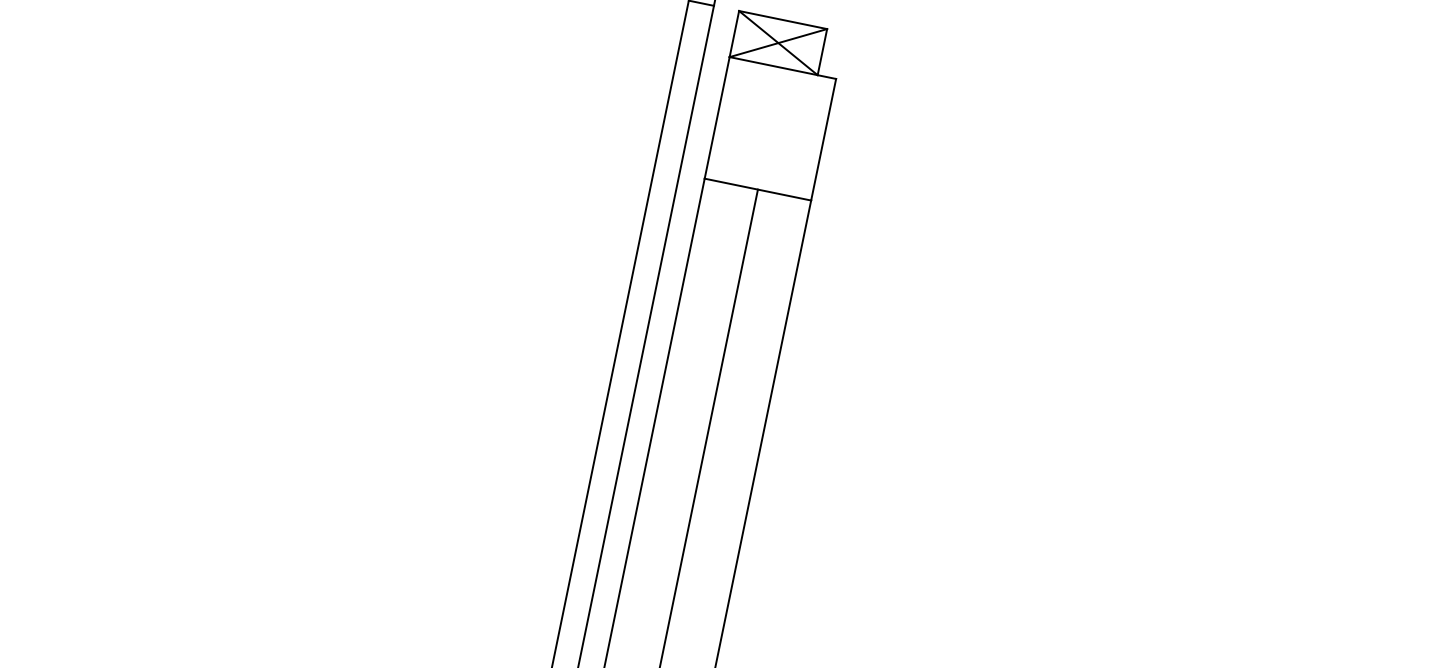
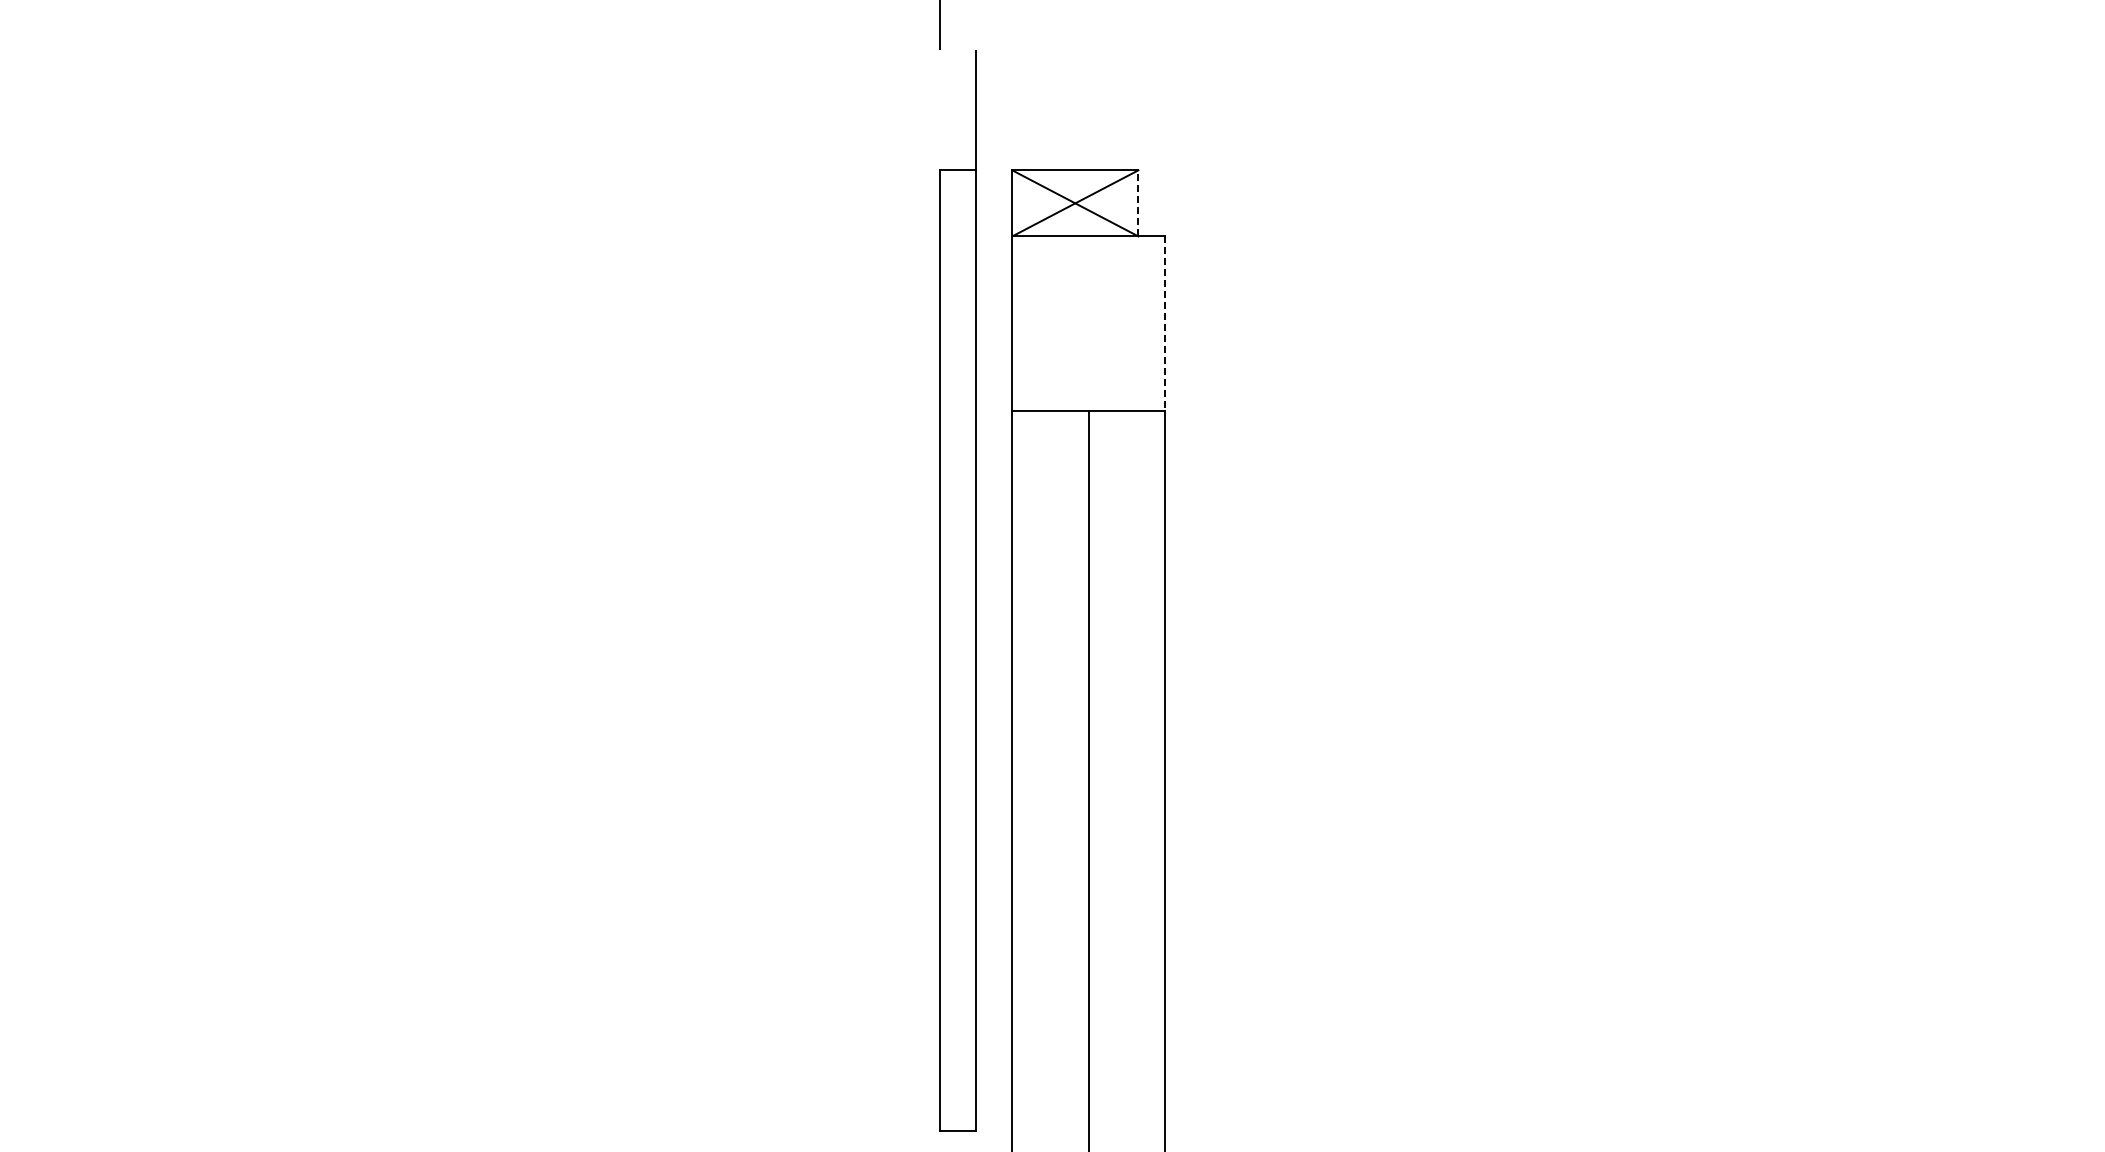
line: (822, 51) -> (1138, 202), solid -> dashed
line: (823, 140) -> (1164, 324), solid -> dashed

